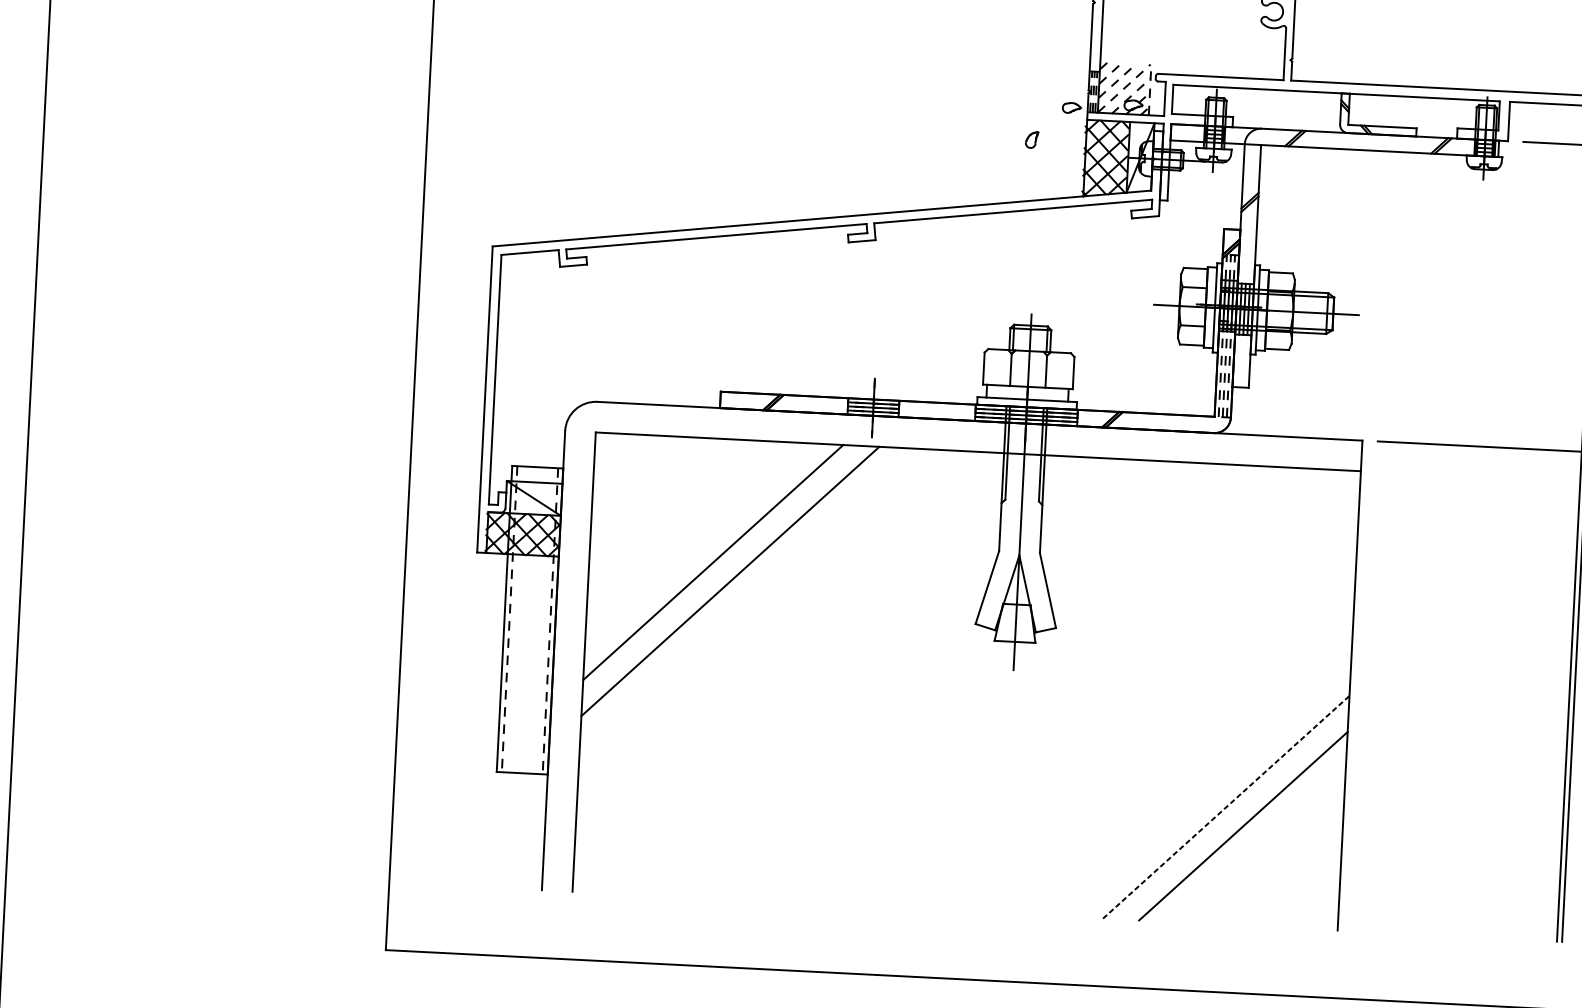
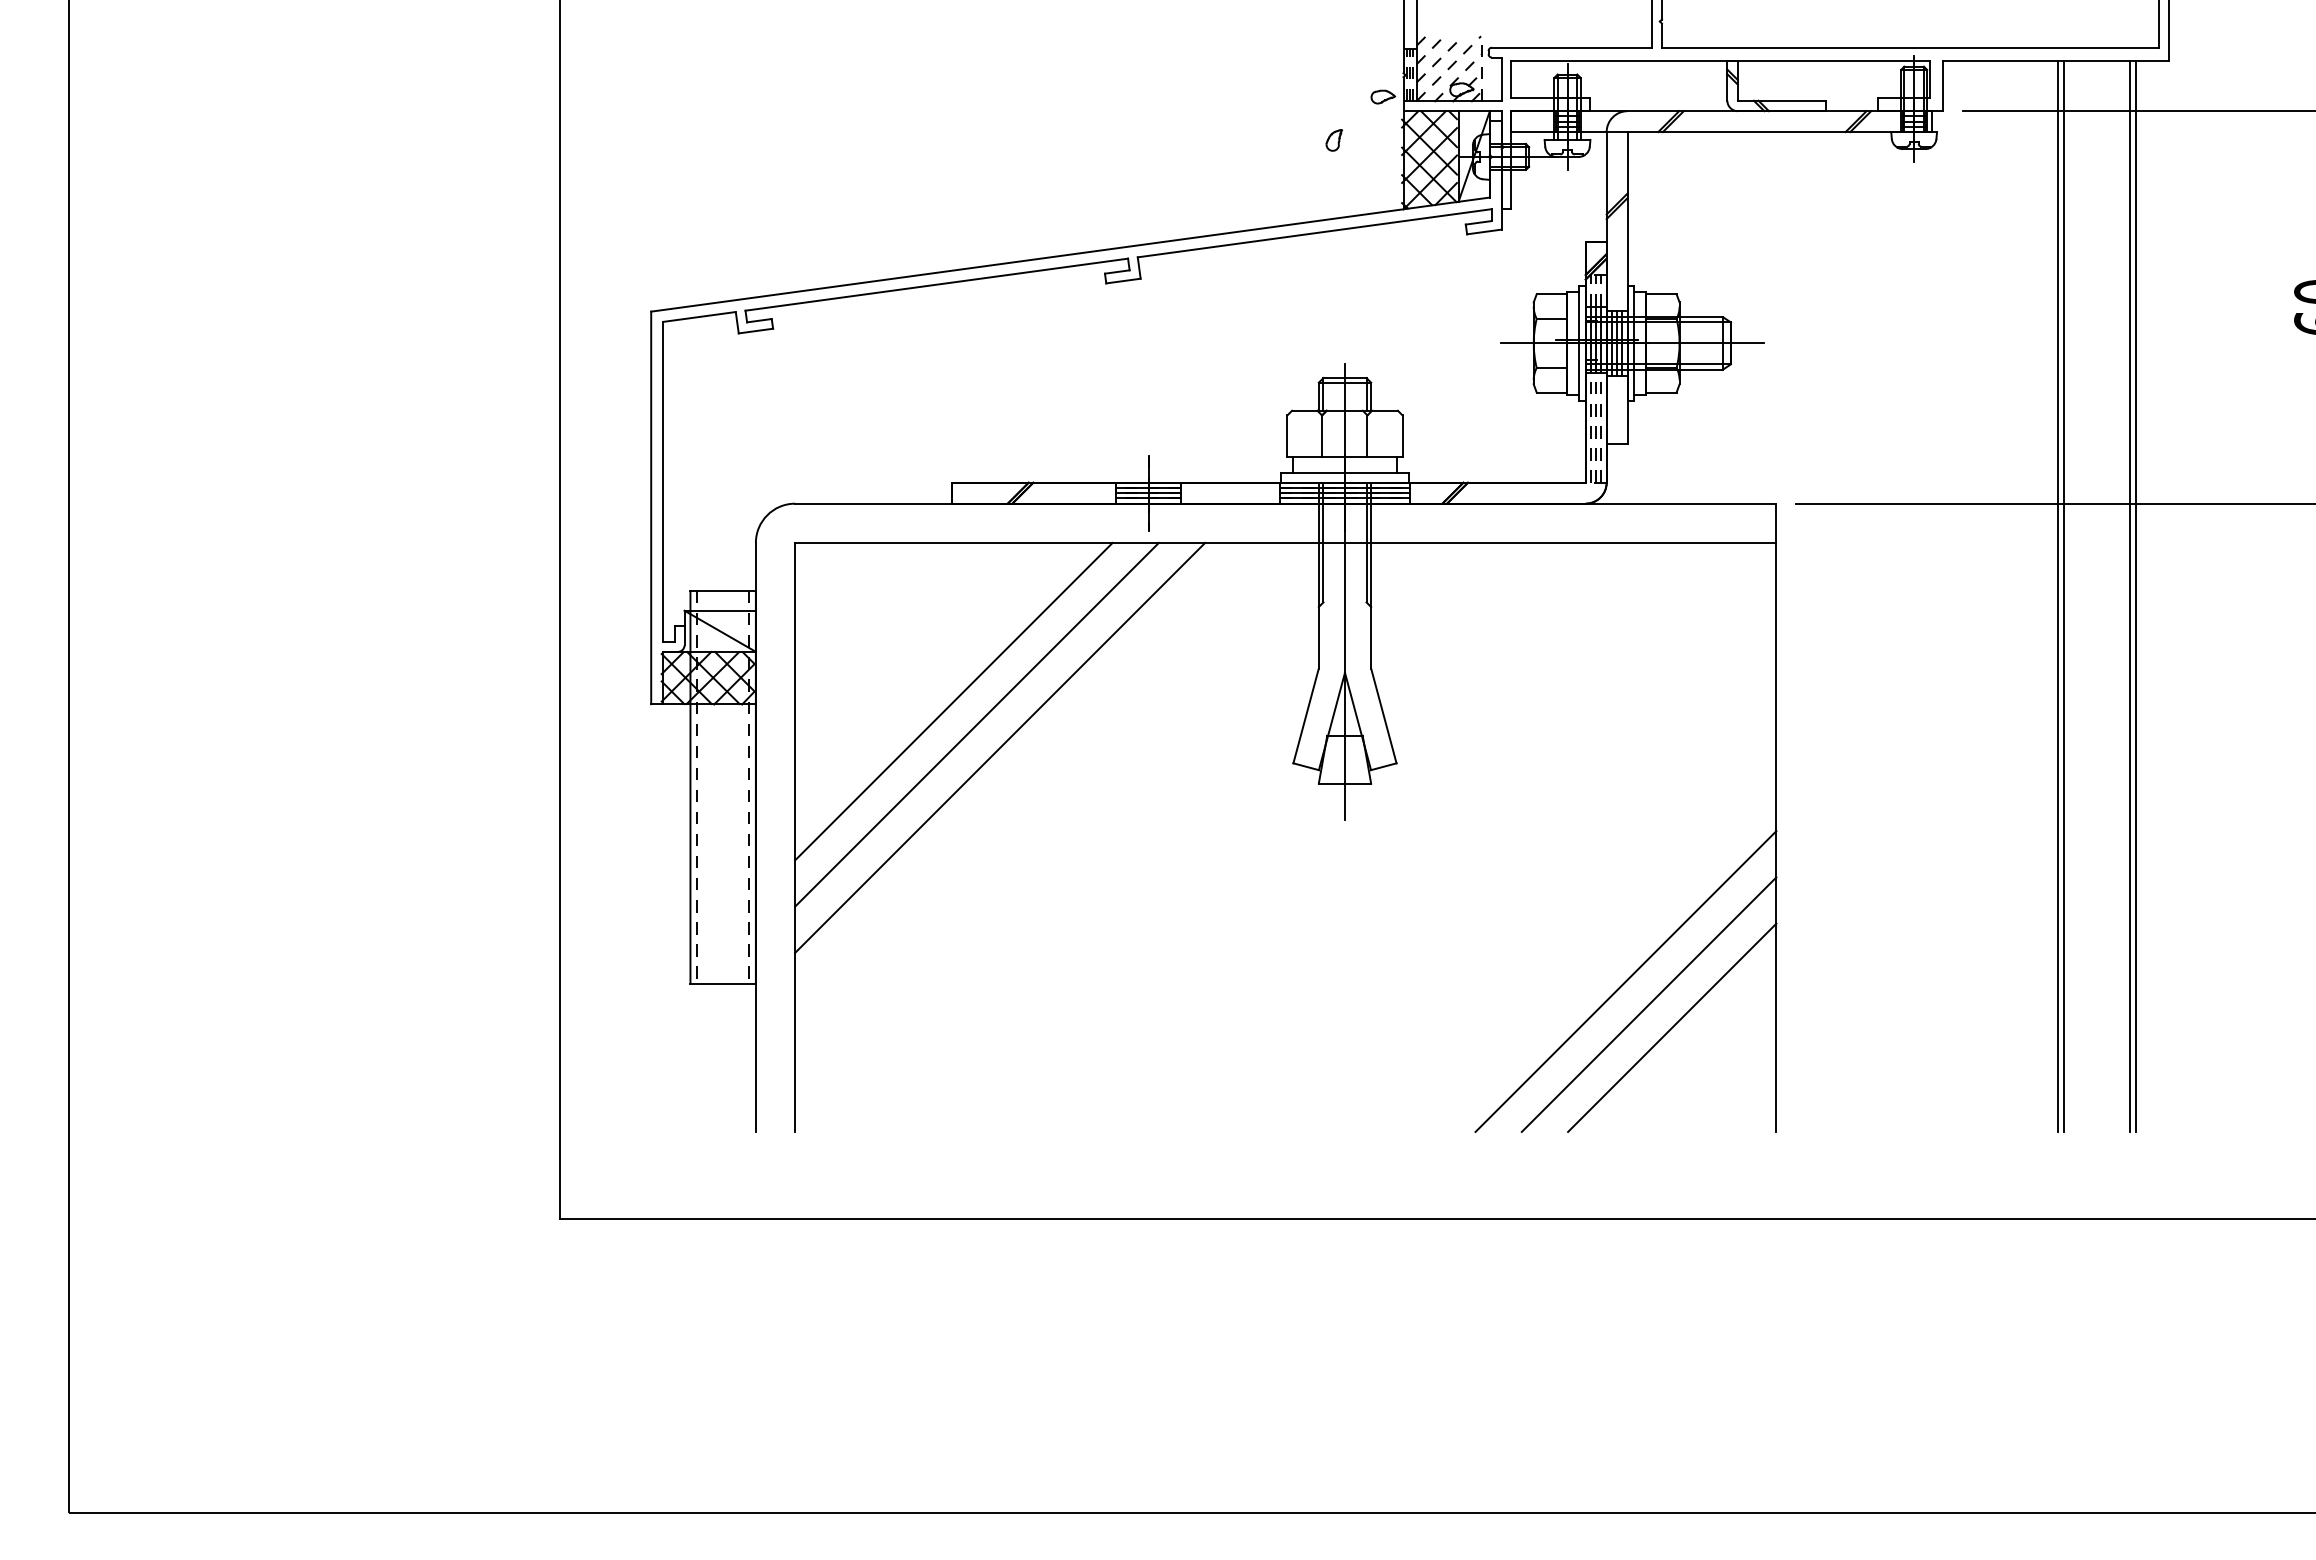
line: (747, 600) -> (1000, 747), added
line: (1225, 807) -> (1625, 981), dashed -> solid
line: (1260, 844) -> (1672, 1027), added

